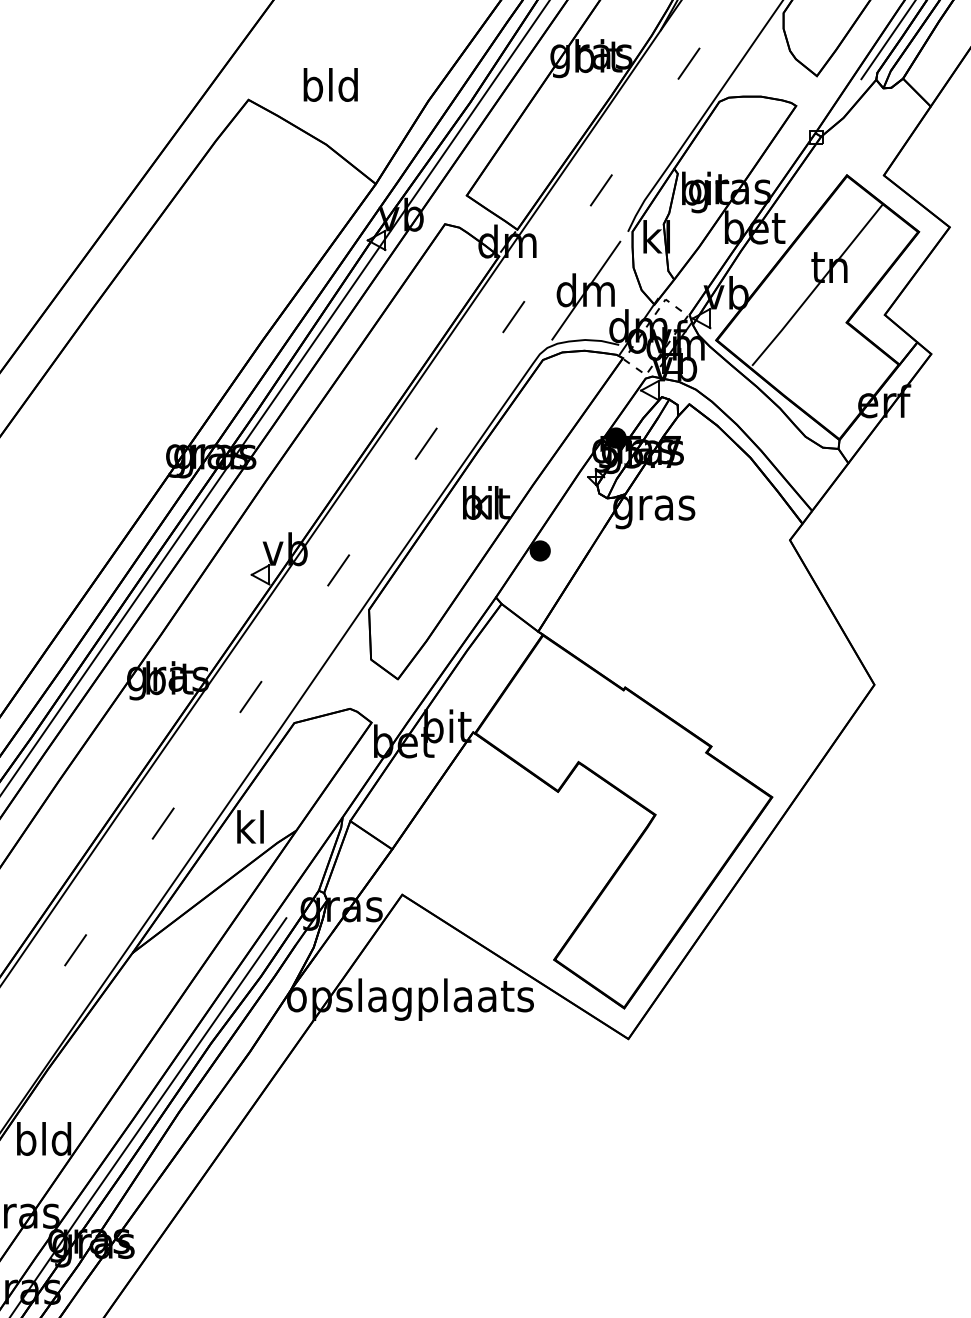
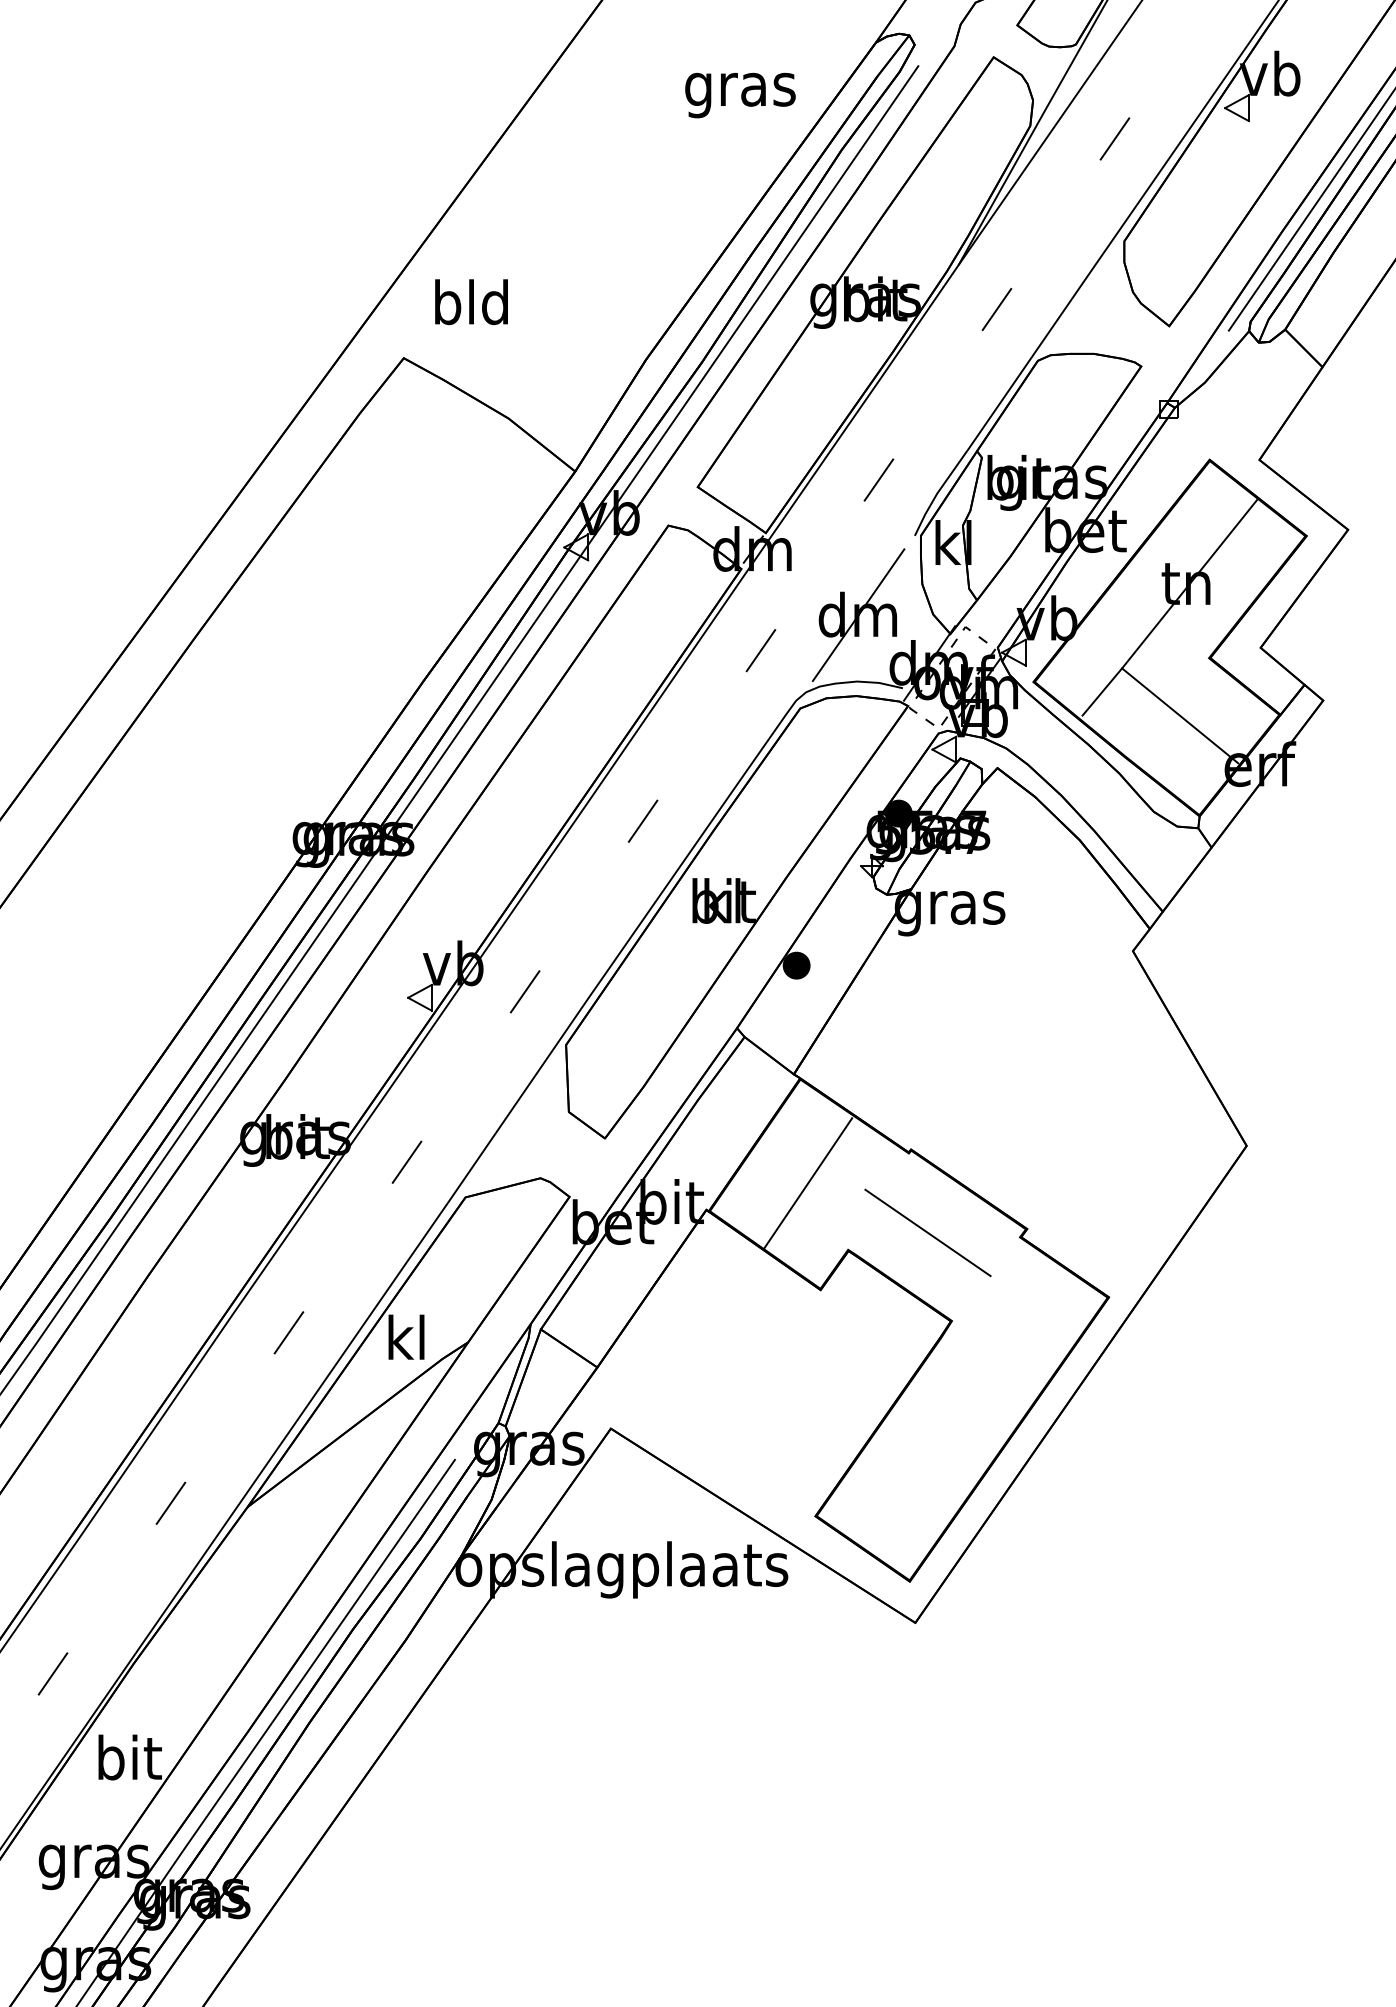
text: (330, 85) -> (471, 302), moved
line: (825, 365) -> (1180, 715), added
line: (549, 712) -> (808, 1183), added
line: (637, 749) -> (927, 1232), added
text: (44, 1138) -> (128, 1757), bld -> bit

